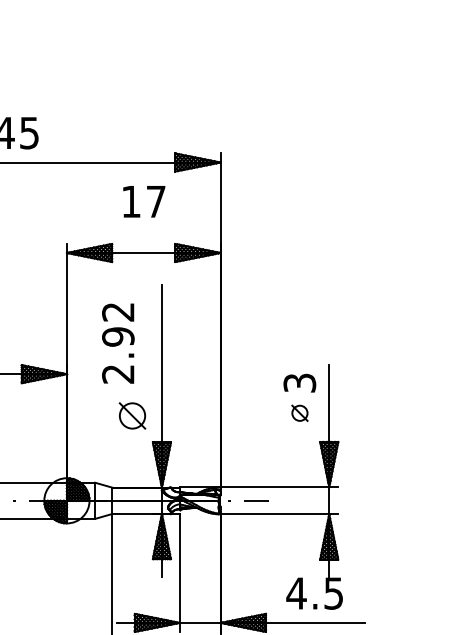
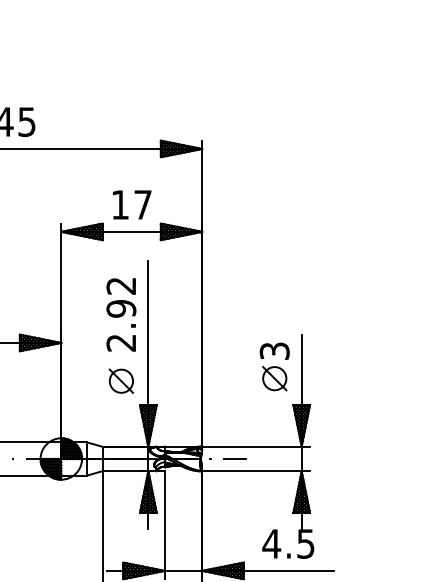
text: (144, 201) -> (132, 204), moved
text: (118, 343) -> (121, 314), moved
part: (299, 412) -> (274, 378), size x1.67

